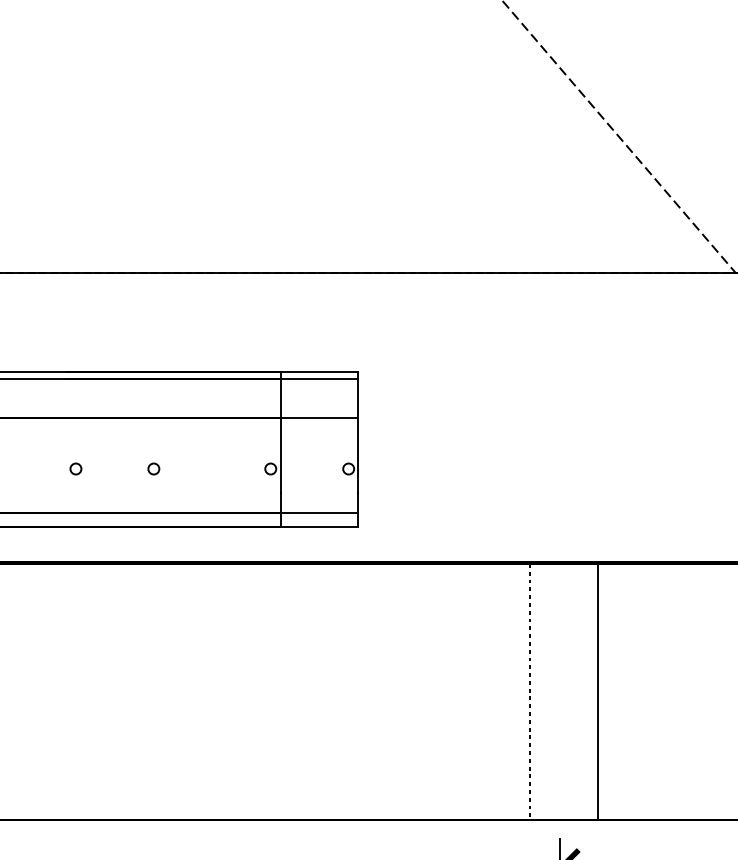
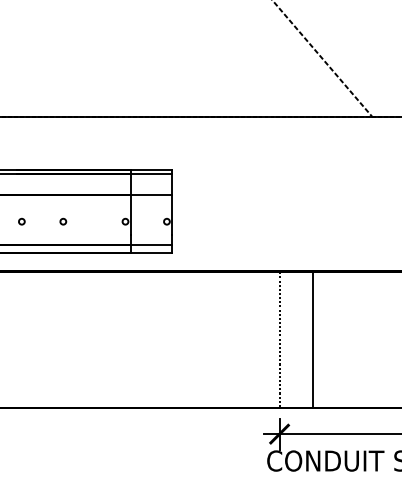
line: (530, 692) -> (279, 340), moved
line: (597, 692) -> (312, 340), moved

